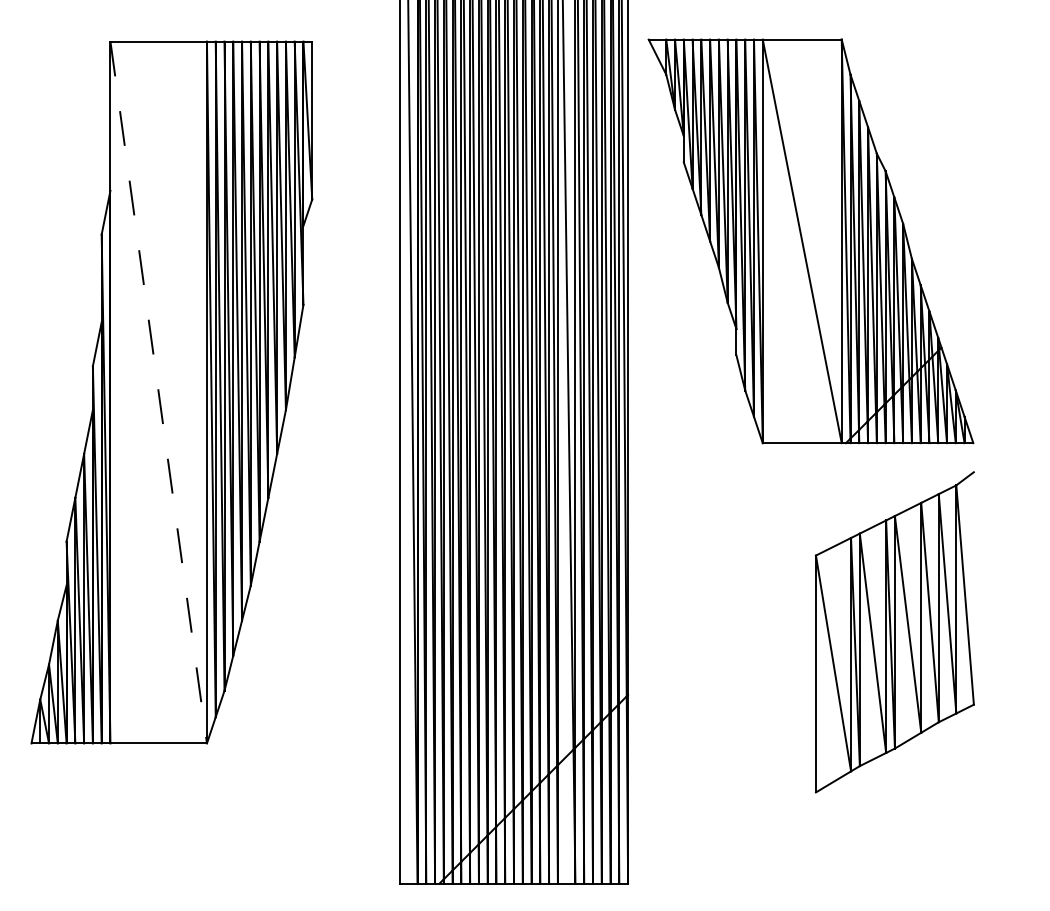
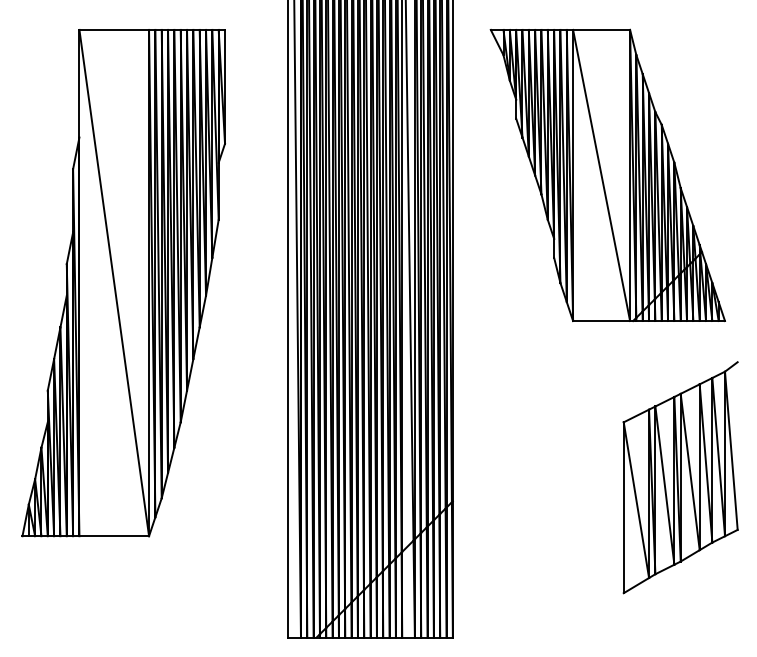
part: (810, 241) -> (607, 175), moved
line: (158, 393) -> (114, 283), dashed -> solid
part: (894, 632) -> (680, 477), moved

